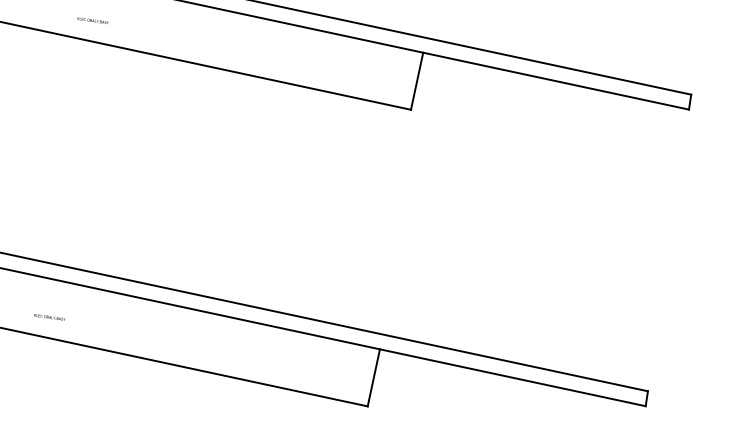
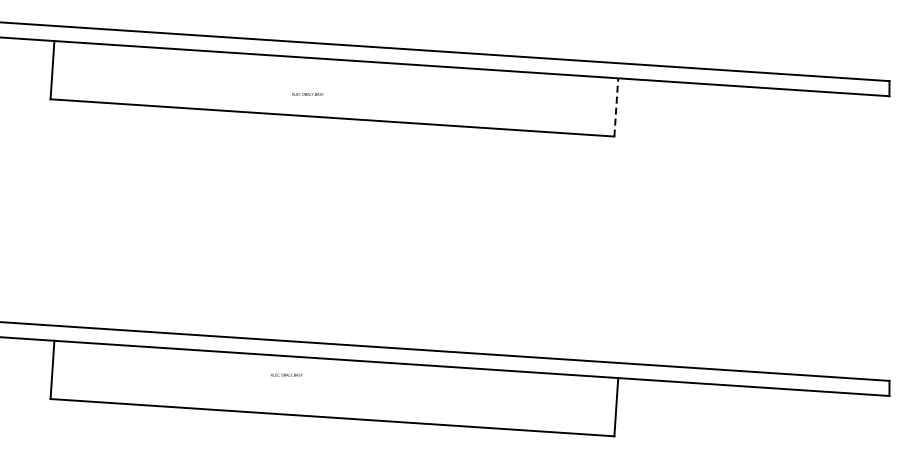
text: (92, 20) -> (307, 94), moved
line: (417, 80) -> (616, 106), solid -> dashed
text: (49, 316) -> (286, 374), moved

